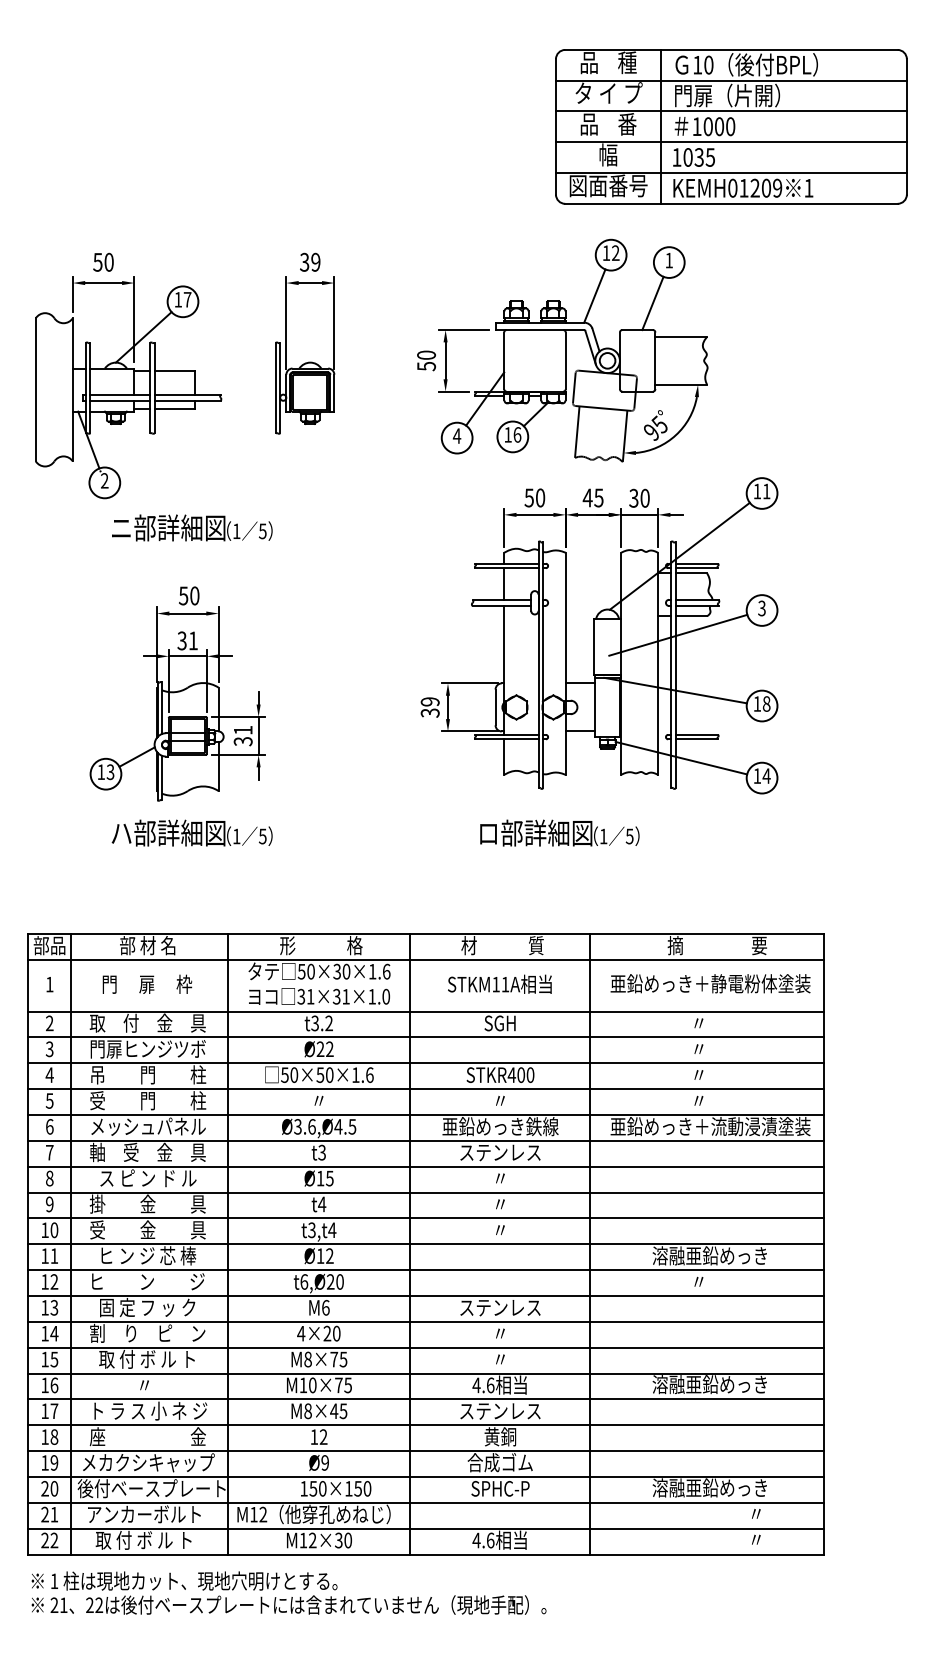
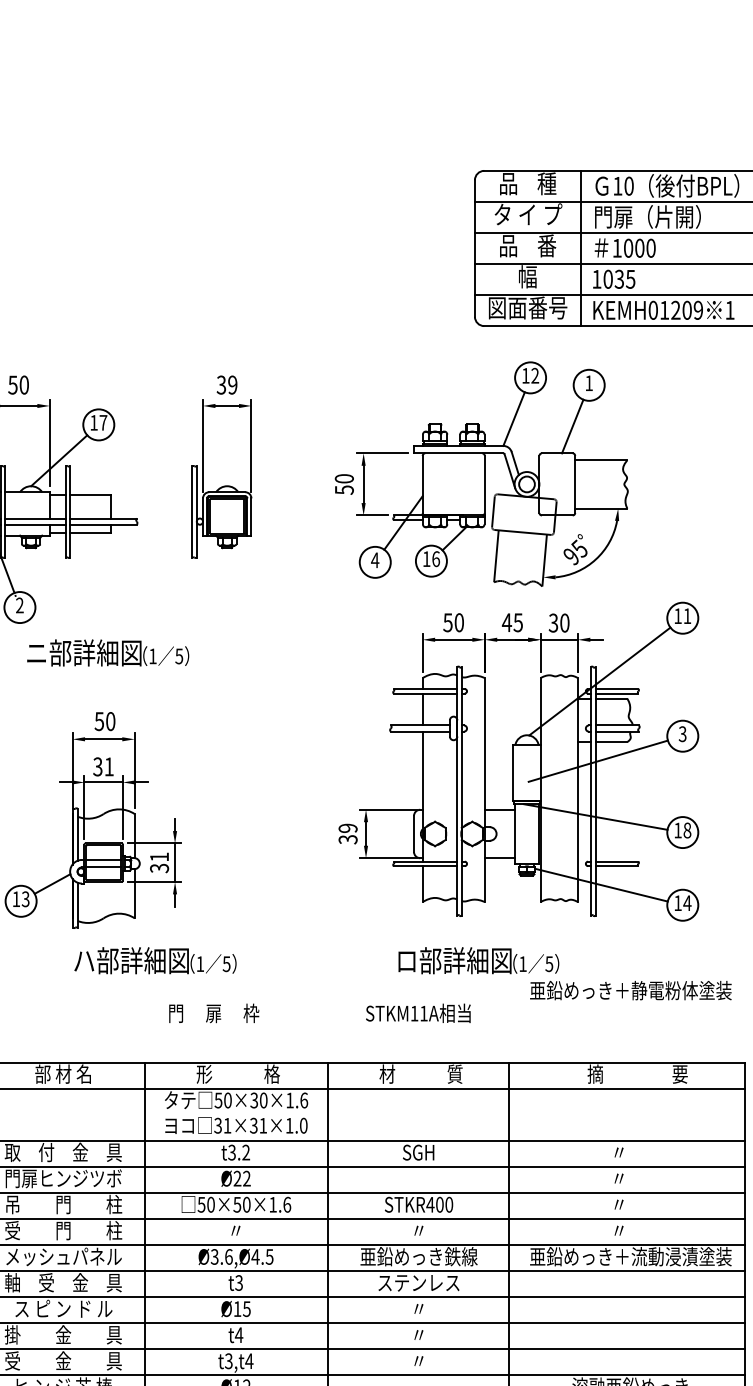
text: (191, 832) -> (154, 960), moved
text: (147, 983) -> (214, 1012), moved
text: (499, 983) -> (417, 1012), moved
text: (710, 983) -> (630, 990), moved

